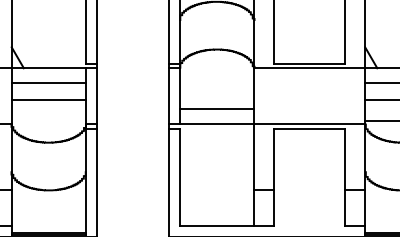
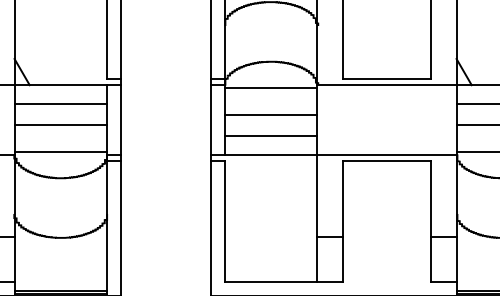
line: (216, 70) -> (270, 88), added
line: (216, 91) -> (270, 114), added
line: (48, 121) -> (60, 151), added

